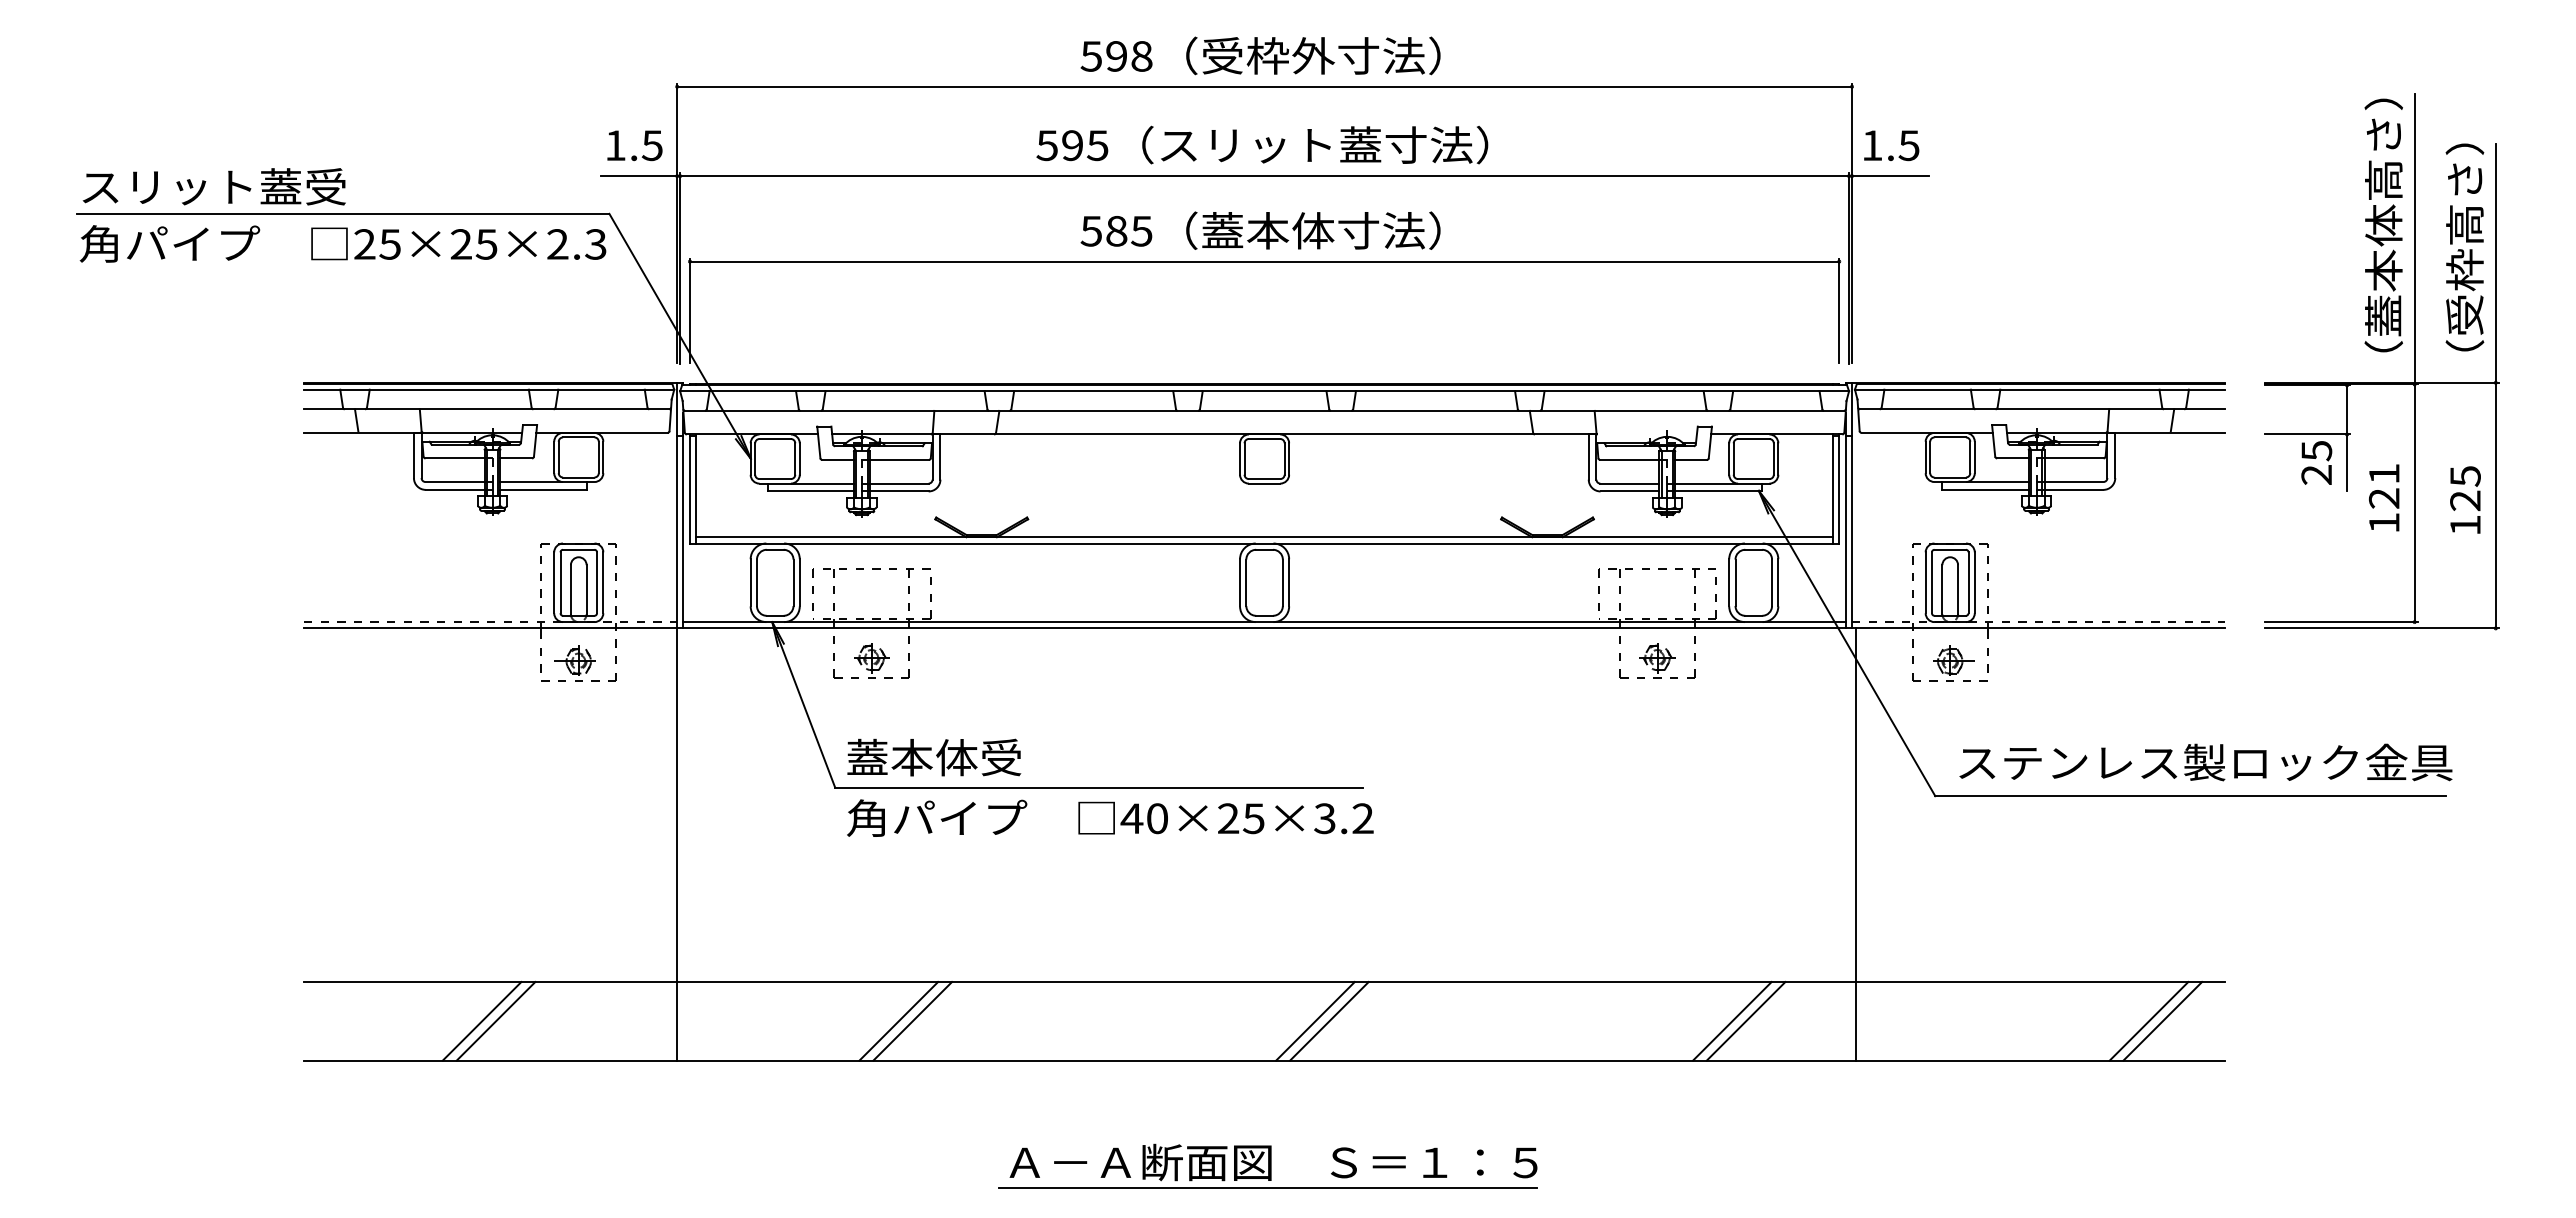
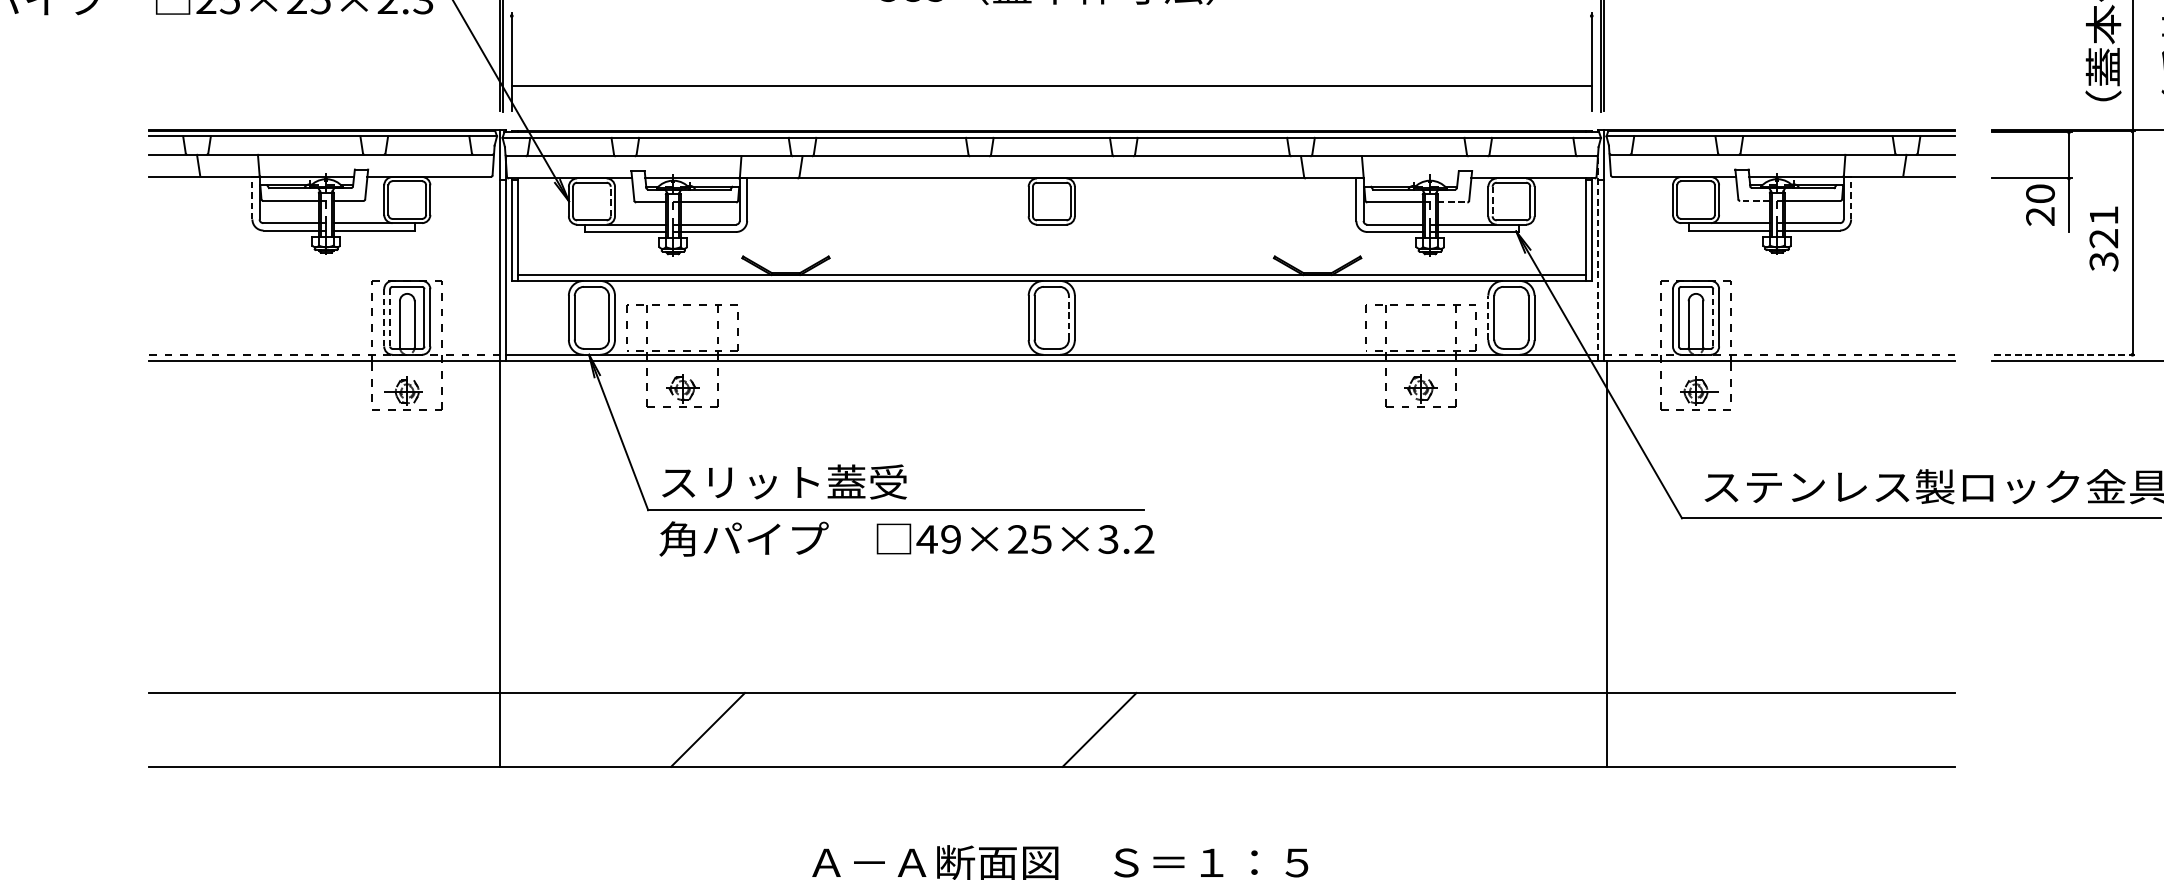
line: (1264, 261) -> (1051, 85), moved
text: (2316, 450) -> (2040, 193), 25 -> 20
line: (413, 455) -> (252, 198), solid -> dashed
line: (2115, 455) -> (1851, 198), solid -> dashed
line: (2013, 458) -> (1755, 201), solid -> dashed
line: (795, 459) -> (610, 201), solid -> dashed
line: (1733, 459) -> (1492, 201), solid -> dashed
line: (1691, 460) -> (1452, 202), solid -> dashed
line: (1845, 520) -> (1597, 259), solid -> dashed
text: (2383, 523) -> (2103, 262), 121 -> 321
line: (554, 582) -> (384, 317), solid -> dashed
line: (560, 582) -> (390, 317), solid -> dashed
line: (1282, 582) -> (1068, 317), solid -> dashed
line: (1729, 582) -> (1488, 317), solid -> dashed
line: (1968, 582) -> (1713, 317), solid -> dashed
line: (2340, 622) -> (2062, 355), solid -> dashed
text: (978, 757) -> (782, 482), 蓋本体受 -> スリット蓋受
text: (1157, 818) -> (951, 539), 40×25×3.2 -> 49×25×3.2
line: (481, 1021) -> (315, 730), removed
line: (495, 1021) -> (329, 730), removed
line: (912, 1021) -> (720, 730), removed
line: (1329, 1021) -> (1112, 730), removed
line: (1732, 1021) -> (1491, 730), removed
line: (1745, 1021) -> (1503, 730), removed
line: (2148, 1021) -> (1882, 730), removed
line: (2162, 1021) -> (1895, 730), removed

